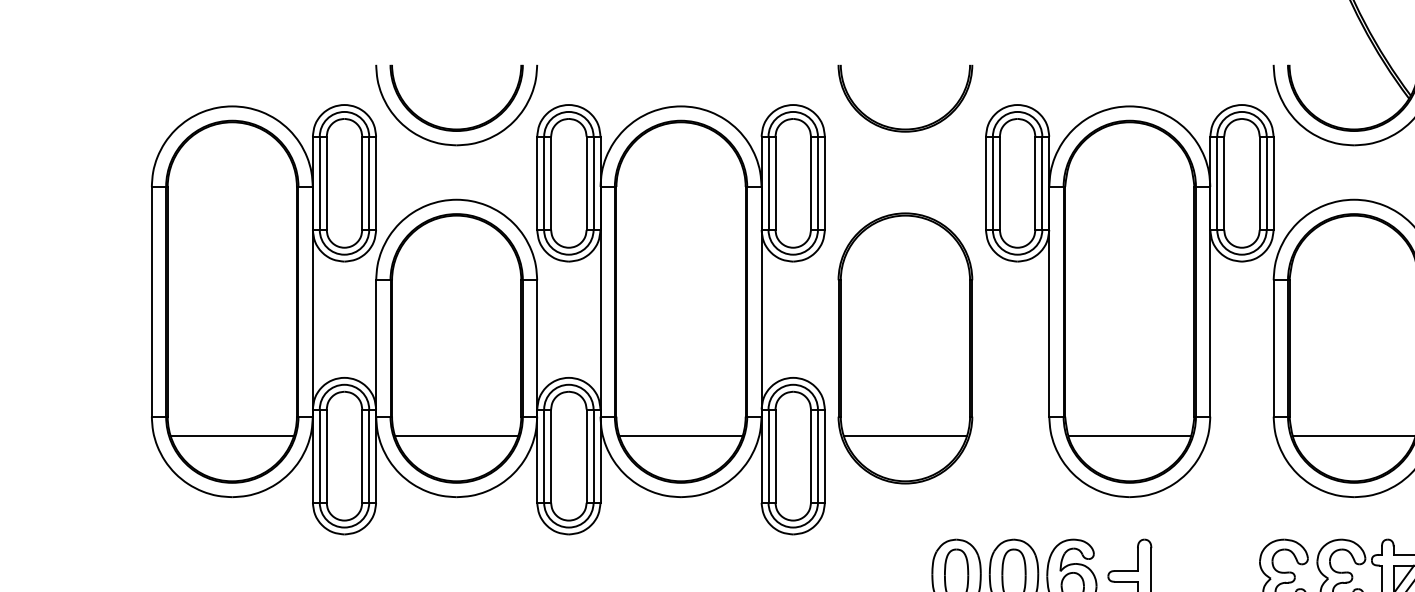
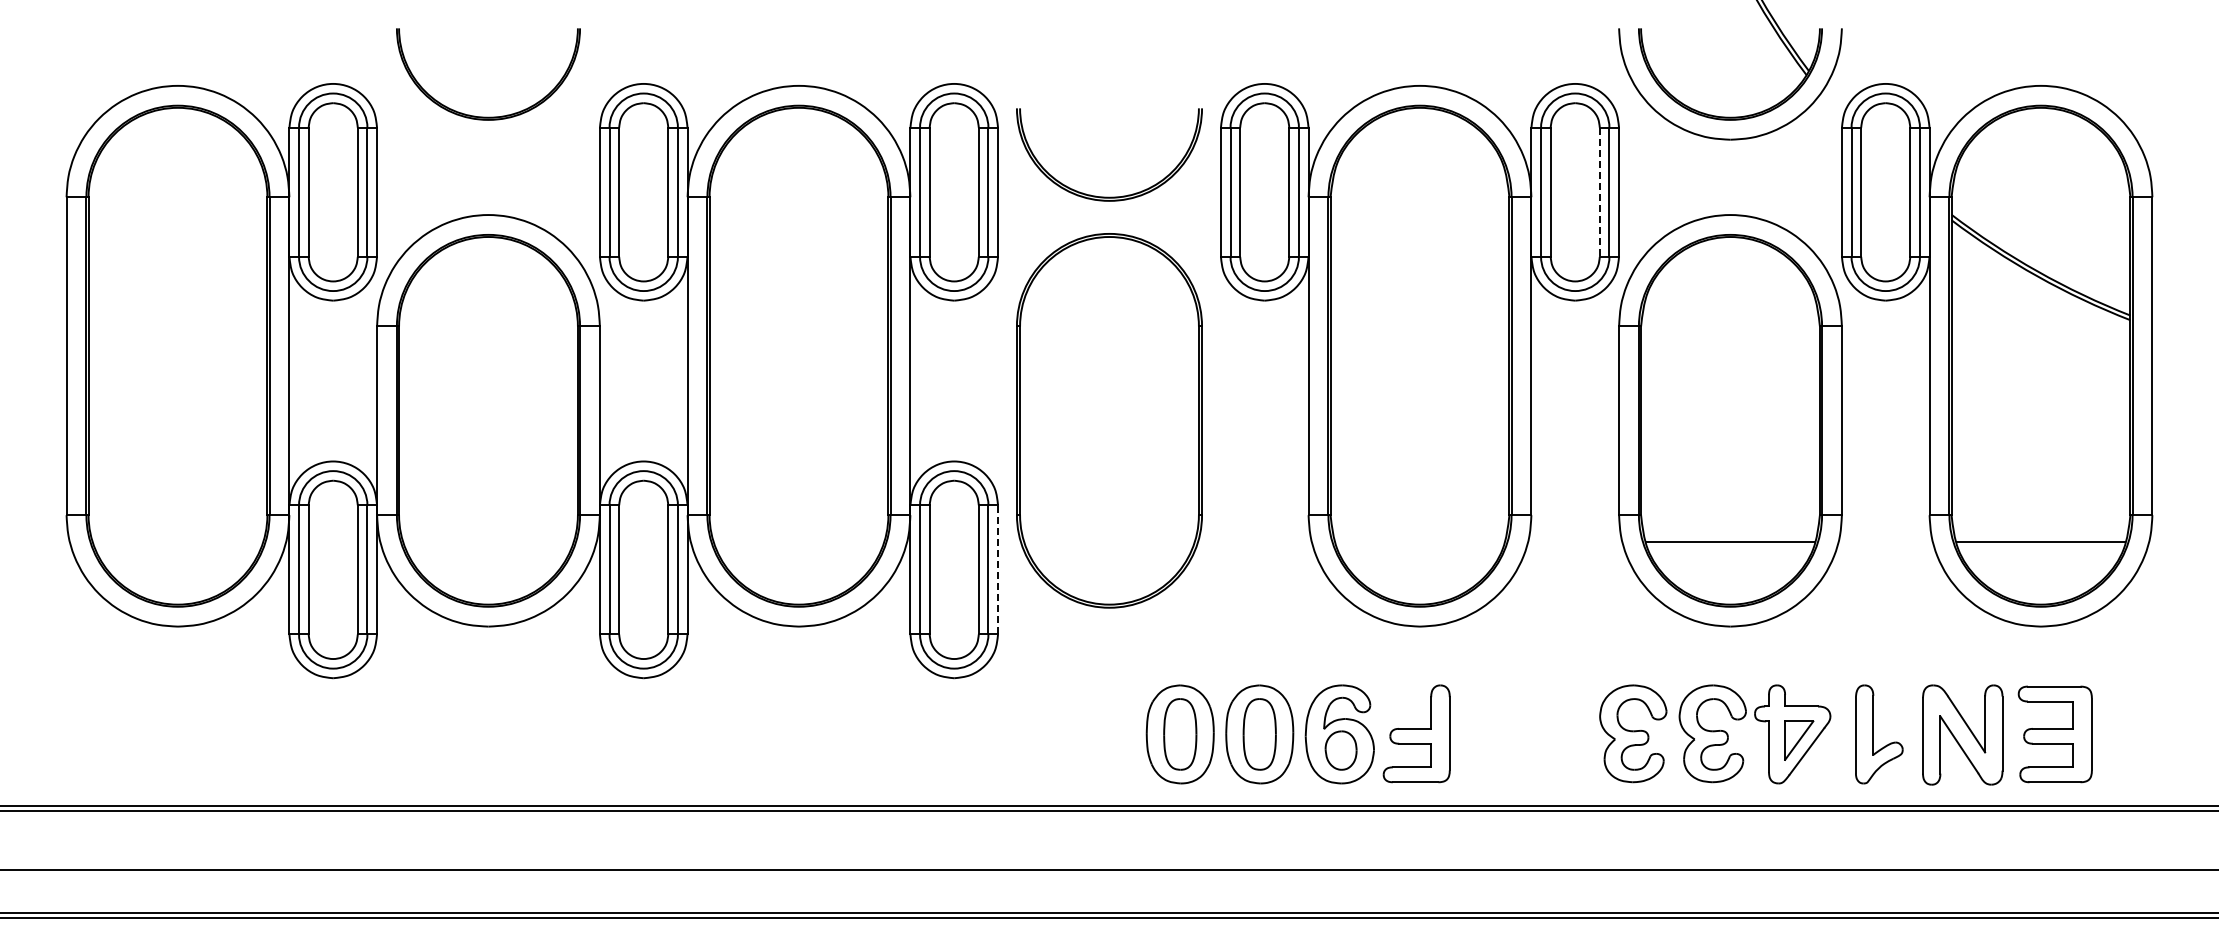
part: (905, 128) -> (1109, 196), moved
part: (456, 144) -> (488, 138), removed
line: (1259, 183) -> (1599, 192), solid -> dashed
line: (231, 435) -> (177, 541), removed
line: (456, 435) -> (488, 541), removed
line: (680, 435) -> (798, 541), removed
line: (905, 435) -> (1109, 541), removed
line: (1129, 435) -> (1419, 541), removed
line: (825, 455) -> (998, 569), solid -> dashed

